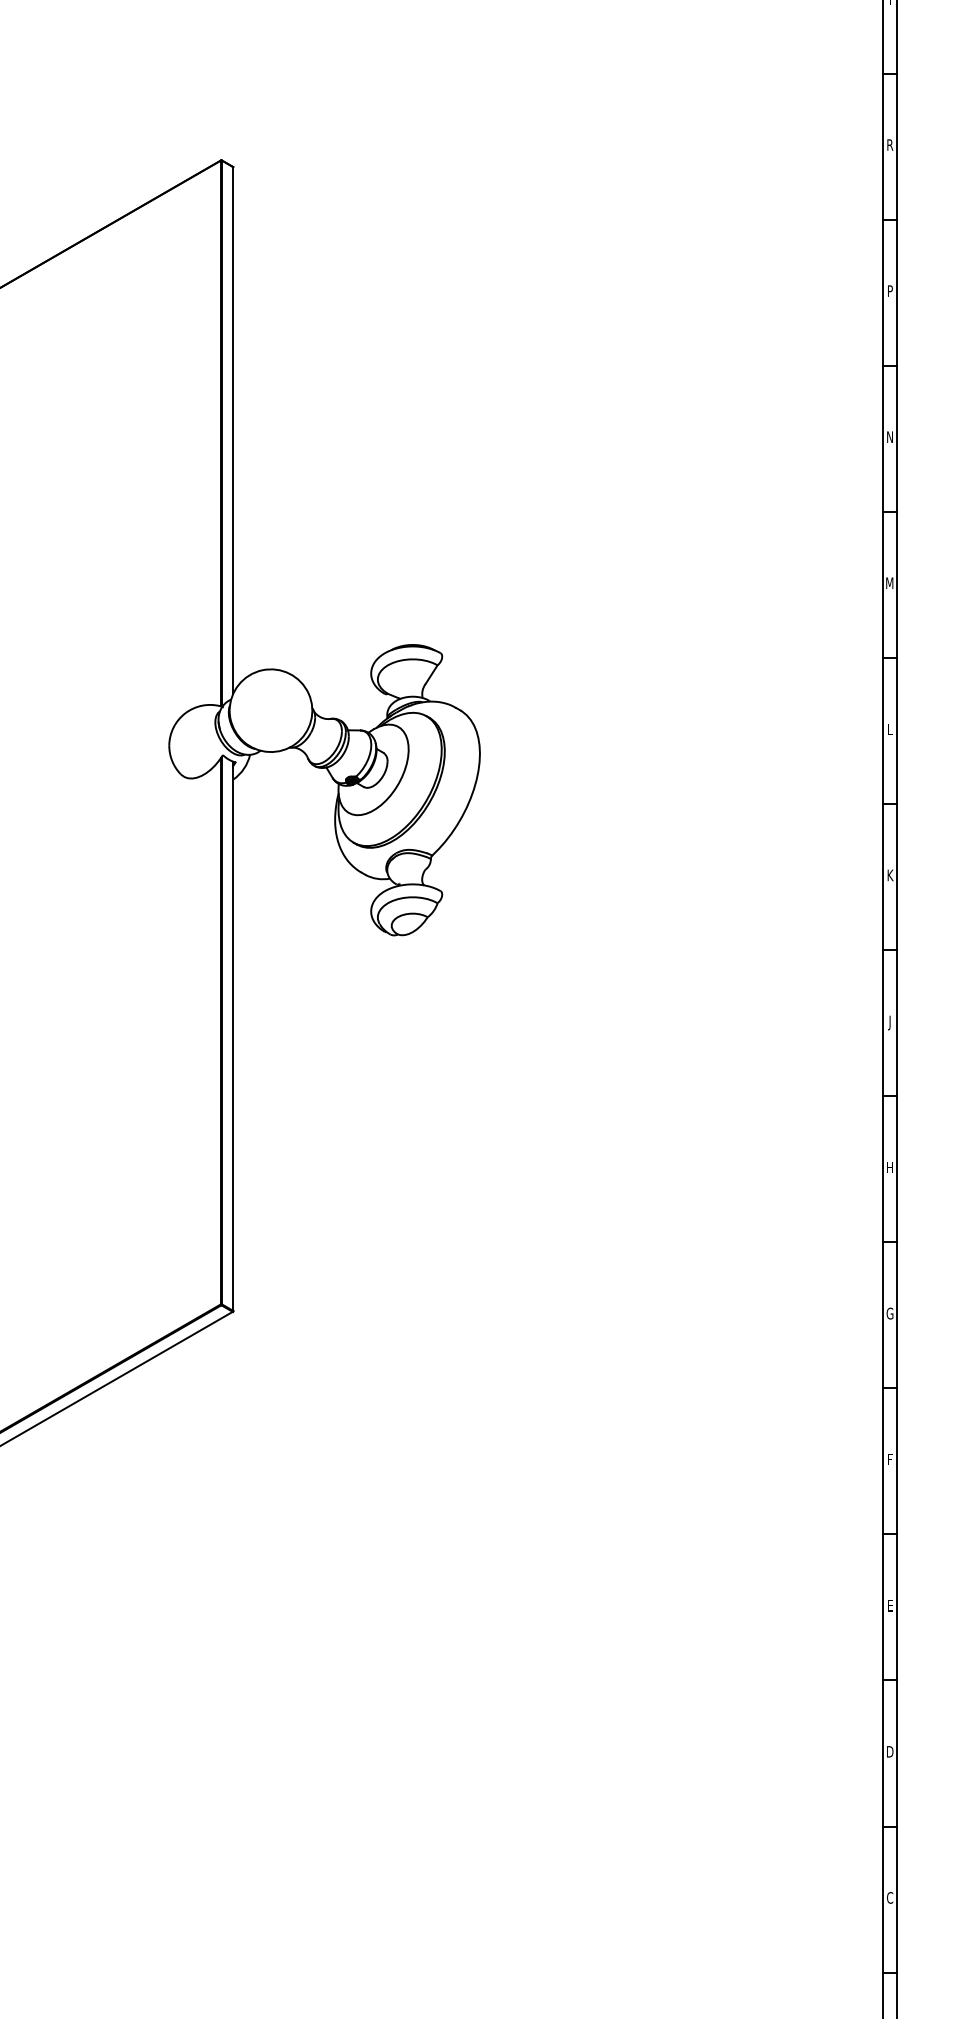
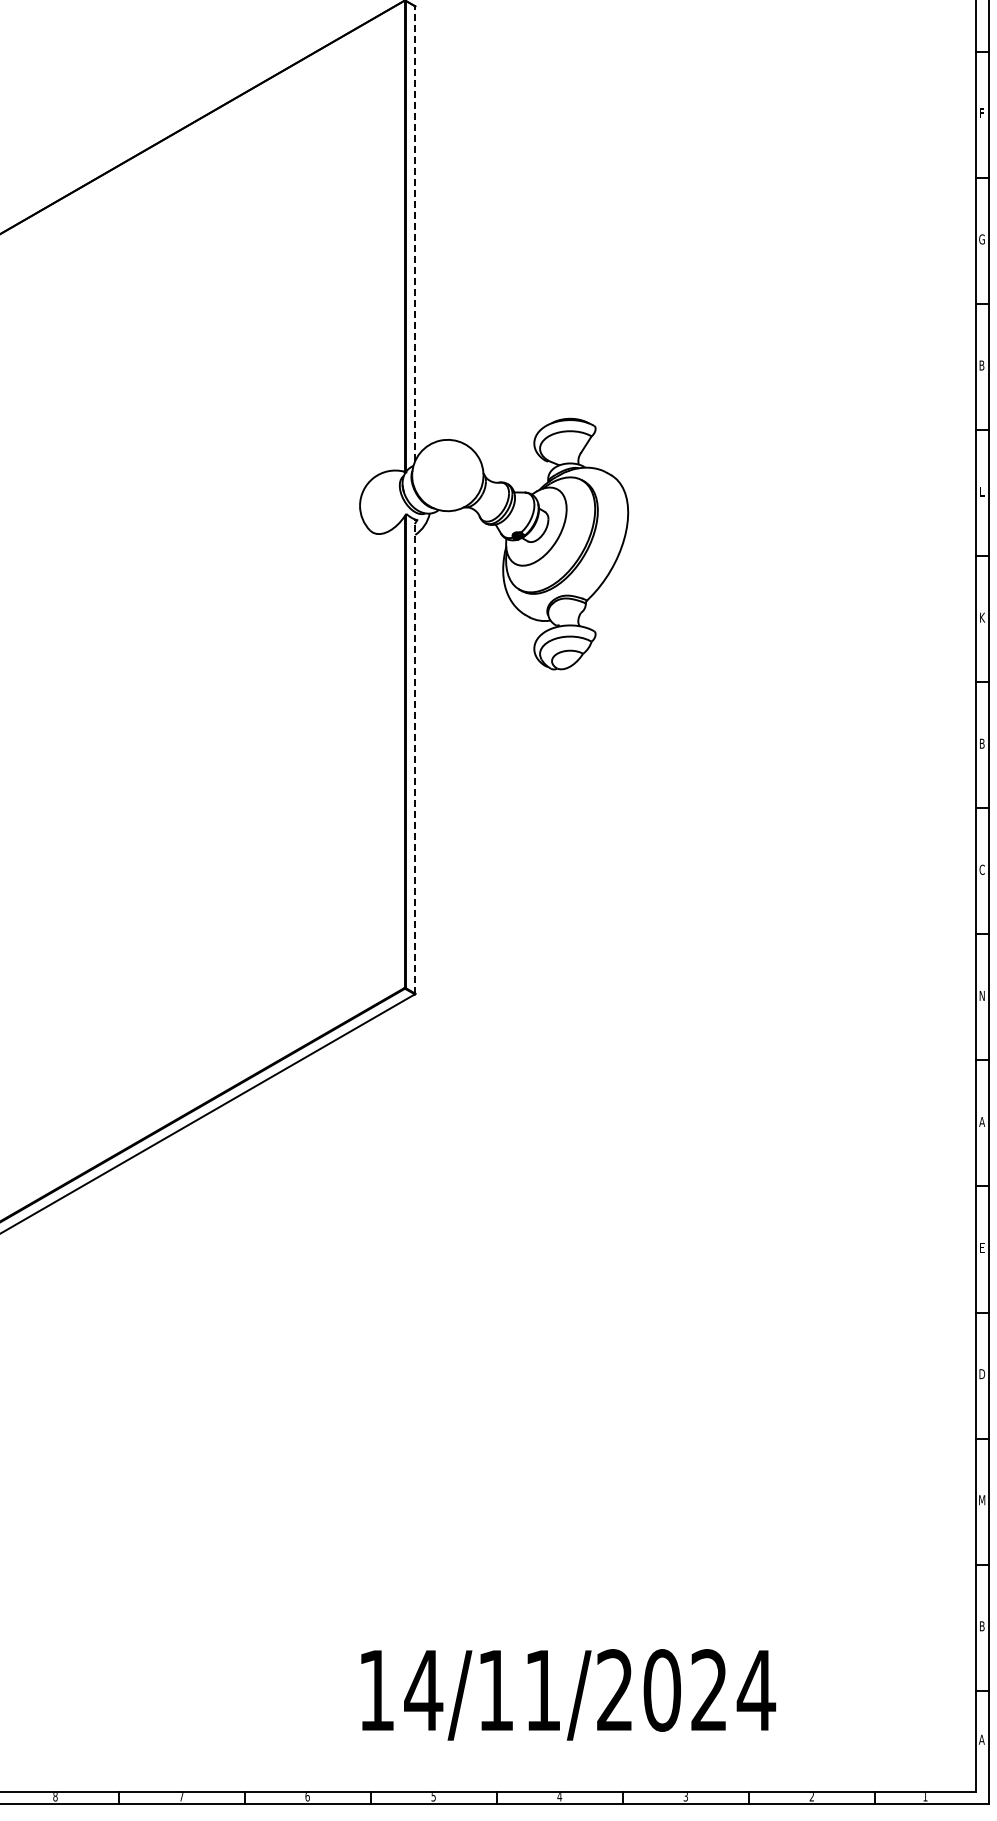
text: (890, 291) -> (982, 113), P -> F
line: (233, 430) -> (415, 233), solid -> dashed
text: (889, 437) -> (981, 239), N -> G
text: (889, 583) -> (981, 365), M -> B
text: (890, 1022) -> (982, 744), J -> B
line: (233, 1036) -> (415, 756), solid -> dashed
text: (889, 1167) -> (981, 869), H -> C
text: (889, 1313) -> (981, 995), G -> N
text: (890, 1459) -> (982, 1121), F -> A
text: (890, 1898) -> (982, 1500), C -> M

